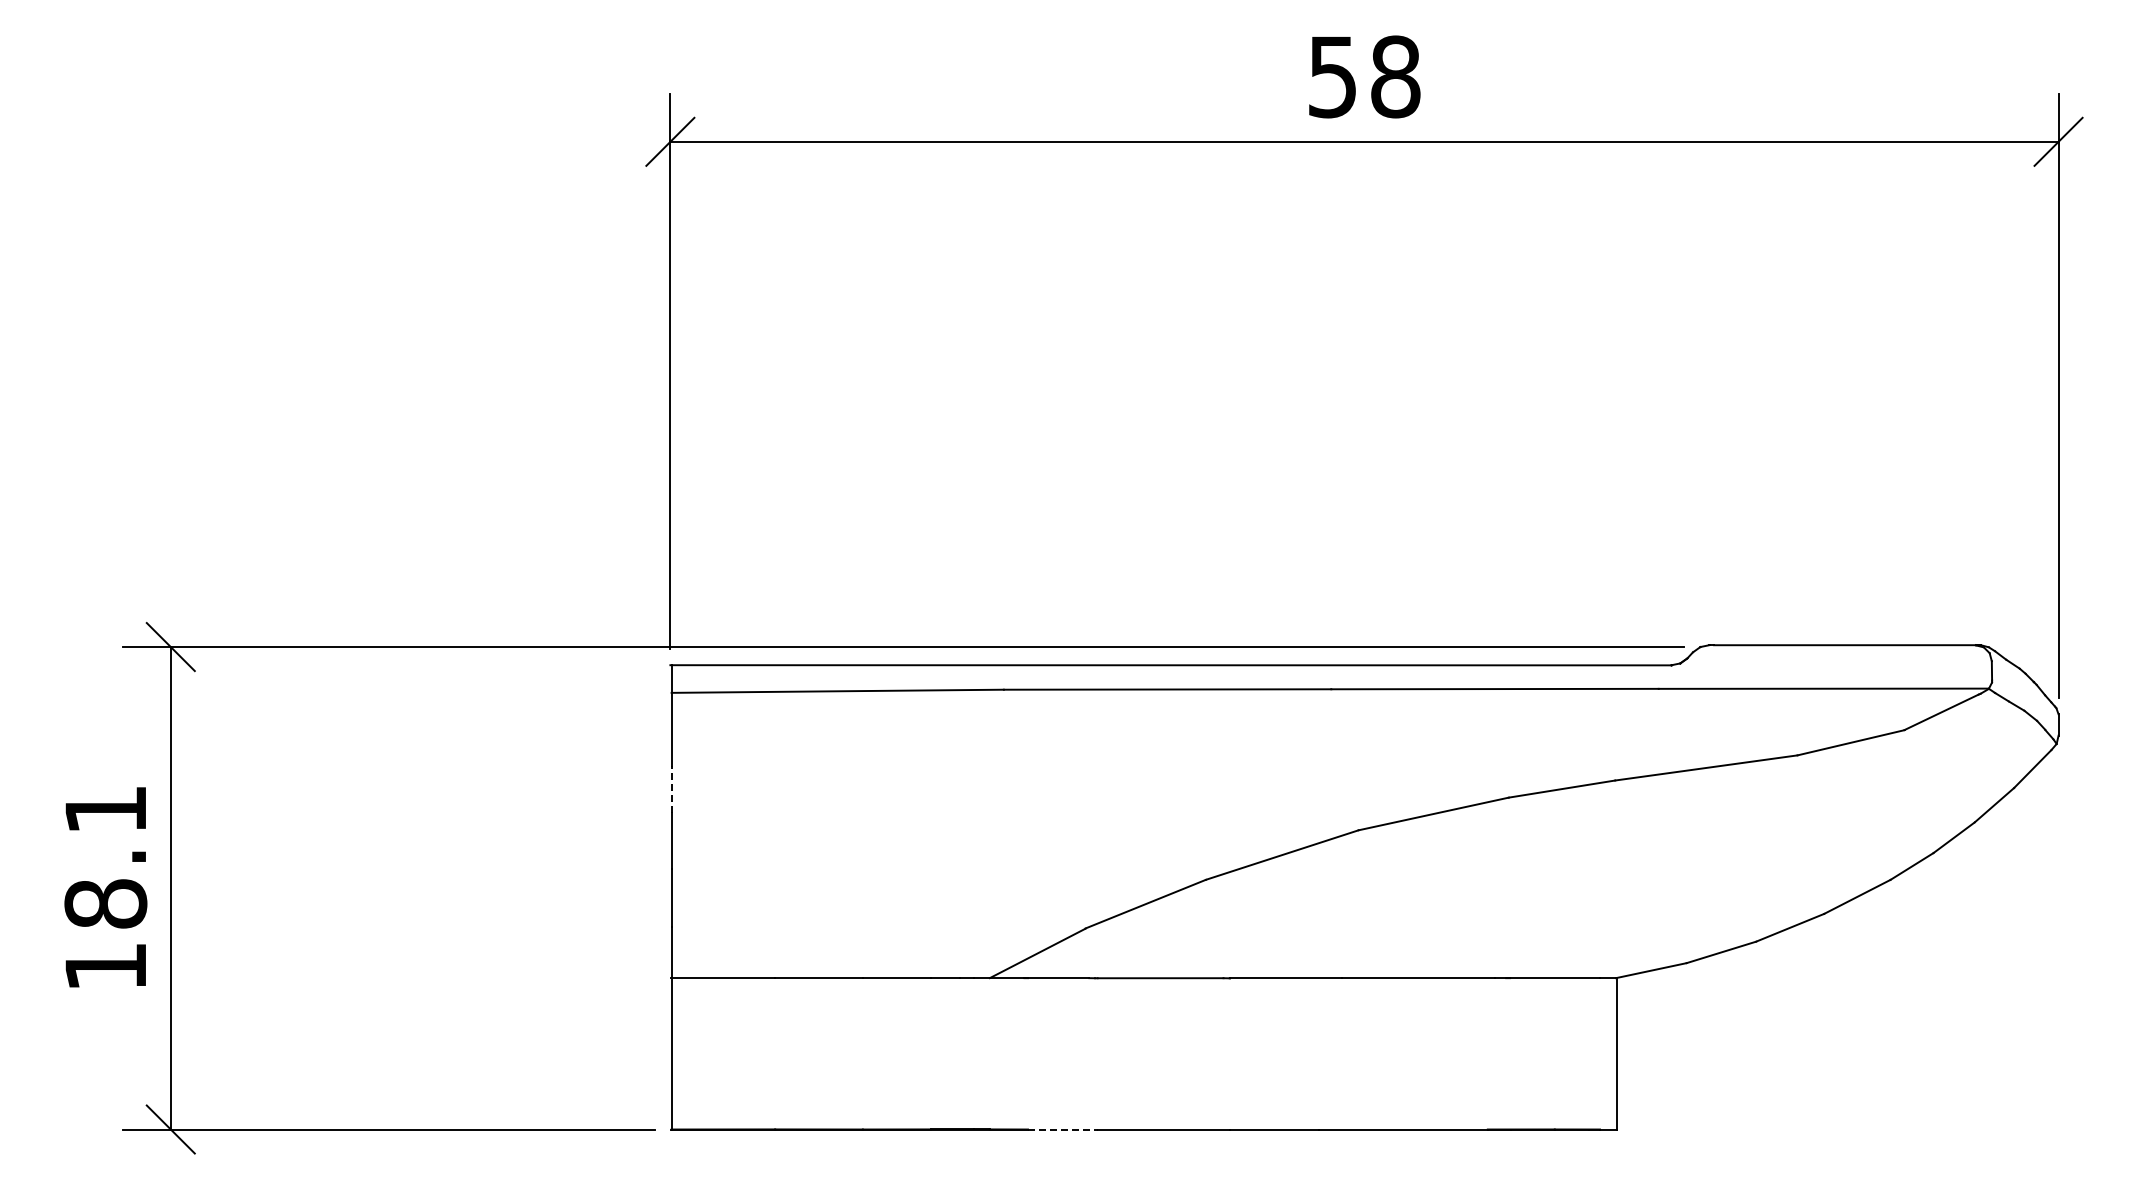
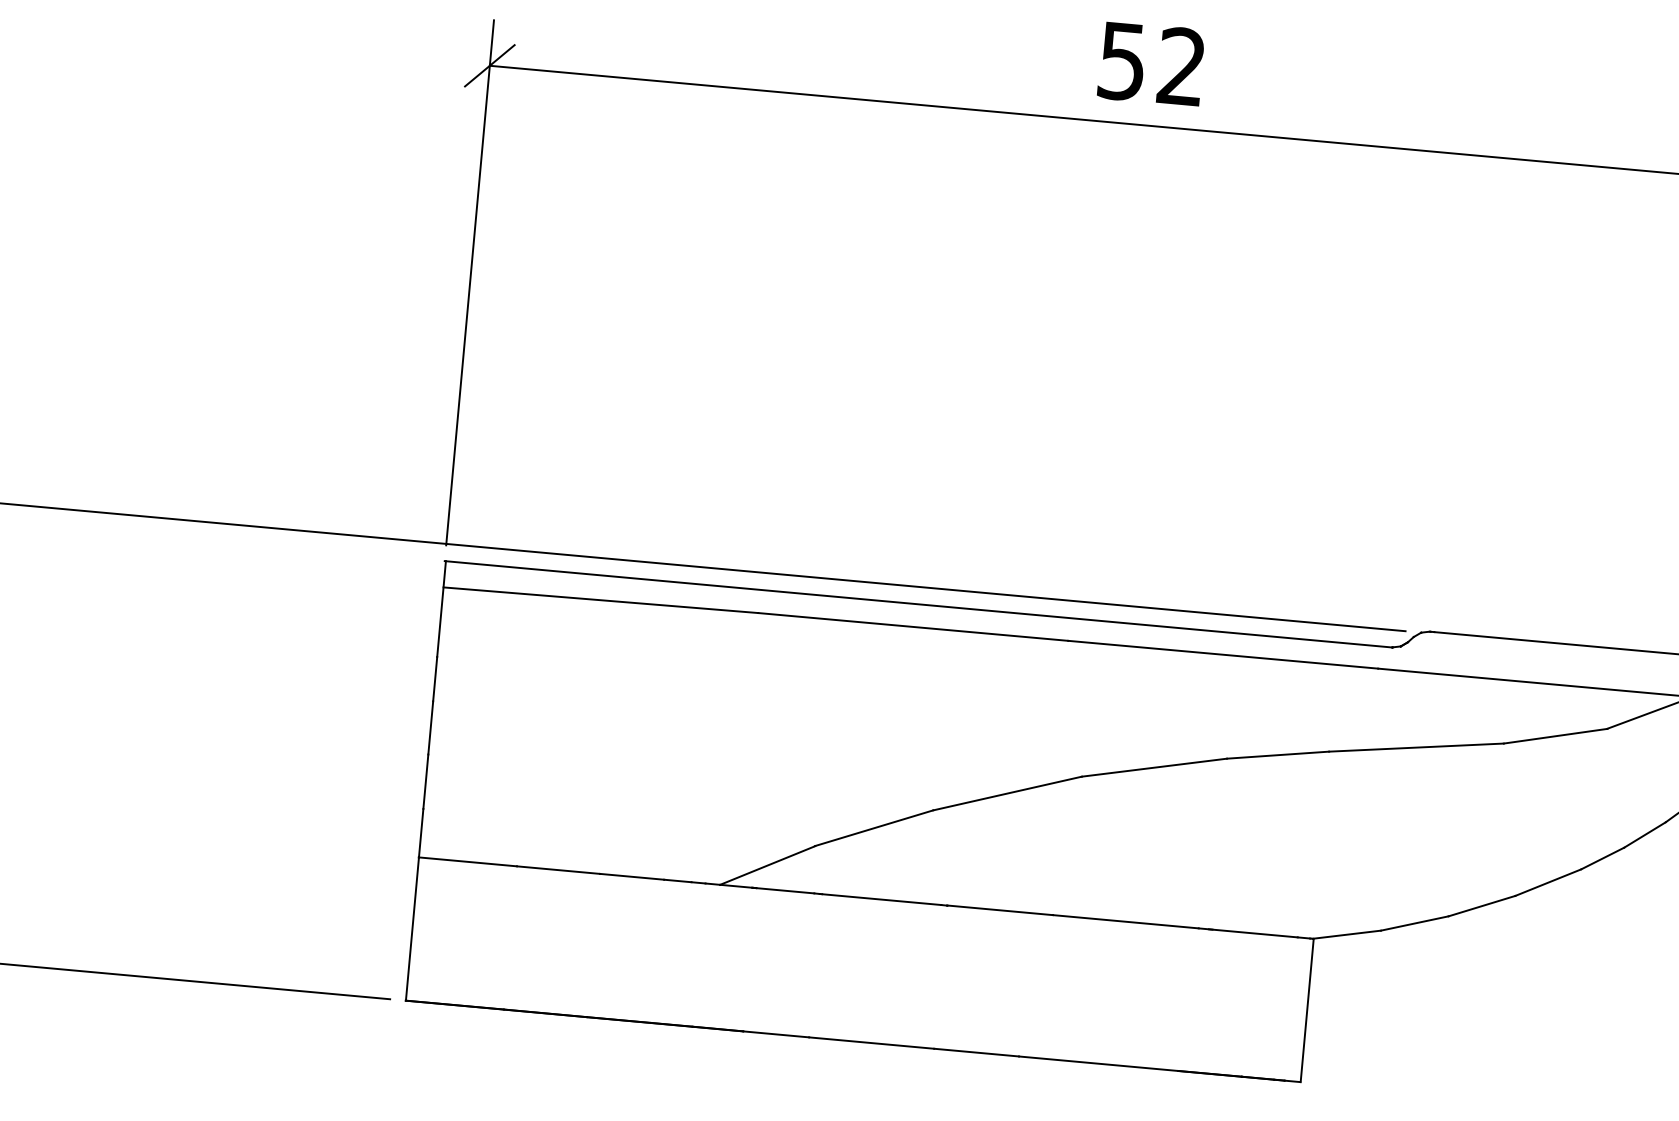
text: (1395, 76) -> (1181, 66), 58 -> 52
line: (671, 789) -> (435, 678), dashed -> solid
line: (1062, 1129) -> (775, 1034), dashed -> solid

